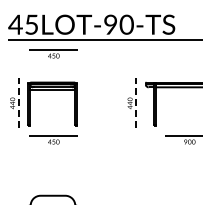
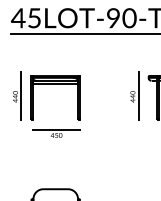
part: (53, 53) -> (56, 46), removed
line: (18, 102) -> (21, 95), dashed -> solid
line: (136, 102) -> (139, 95), dashed -> solid

